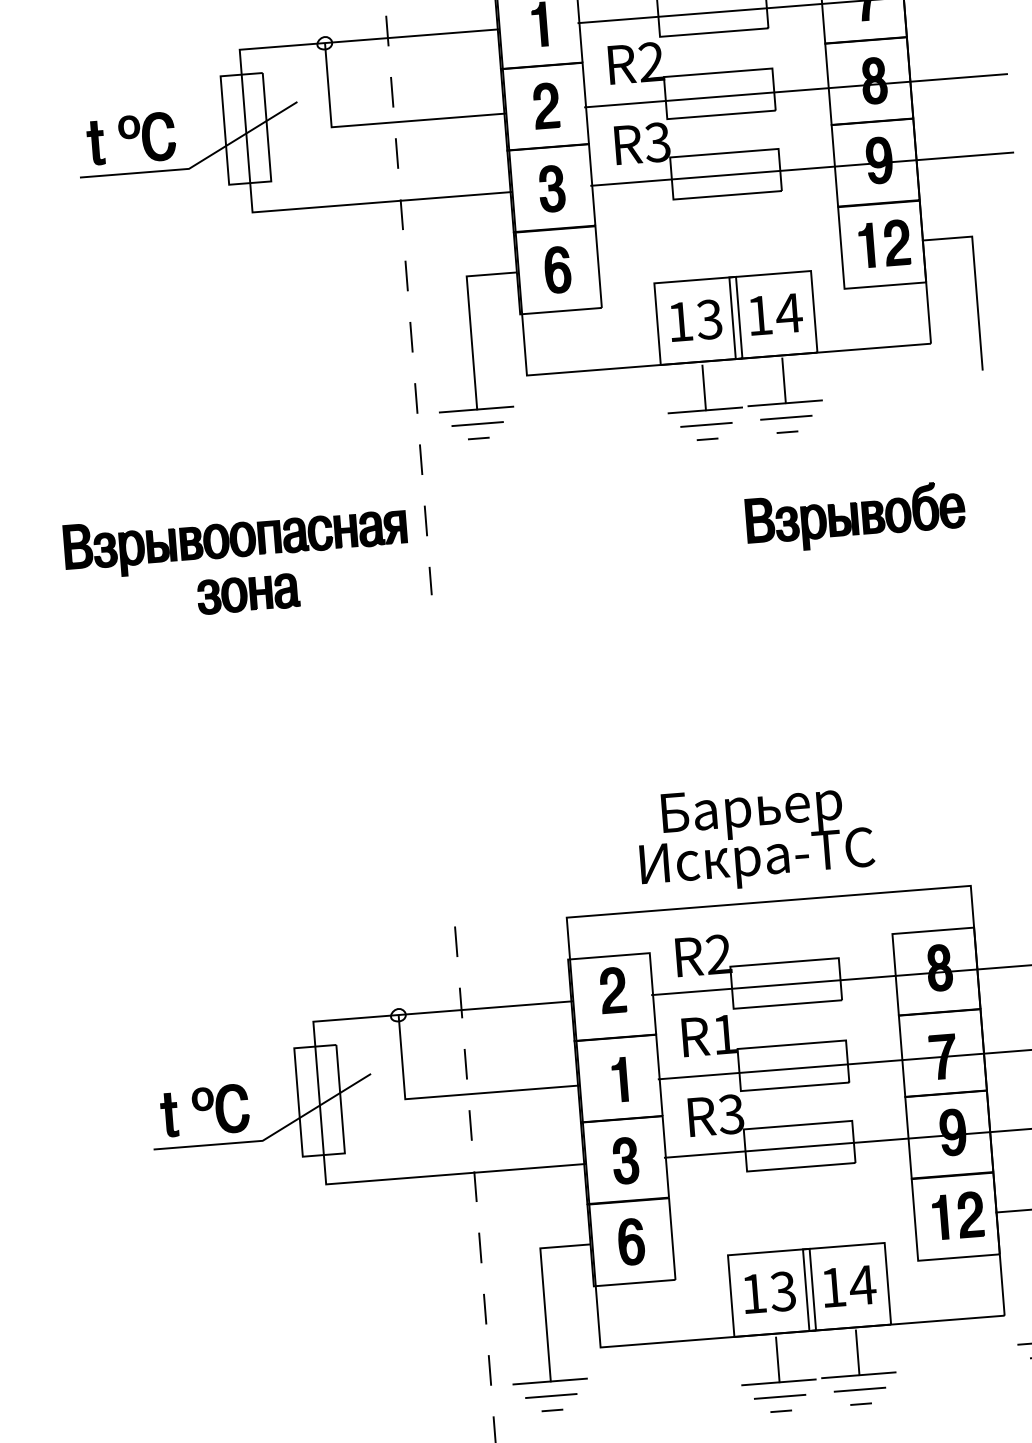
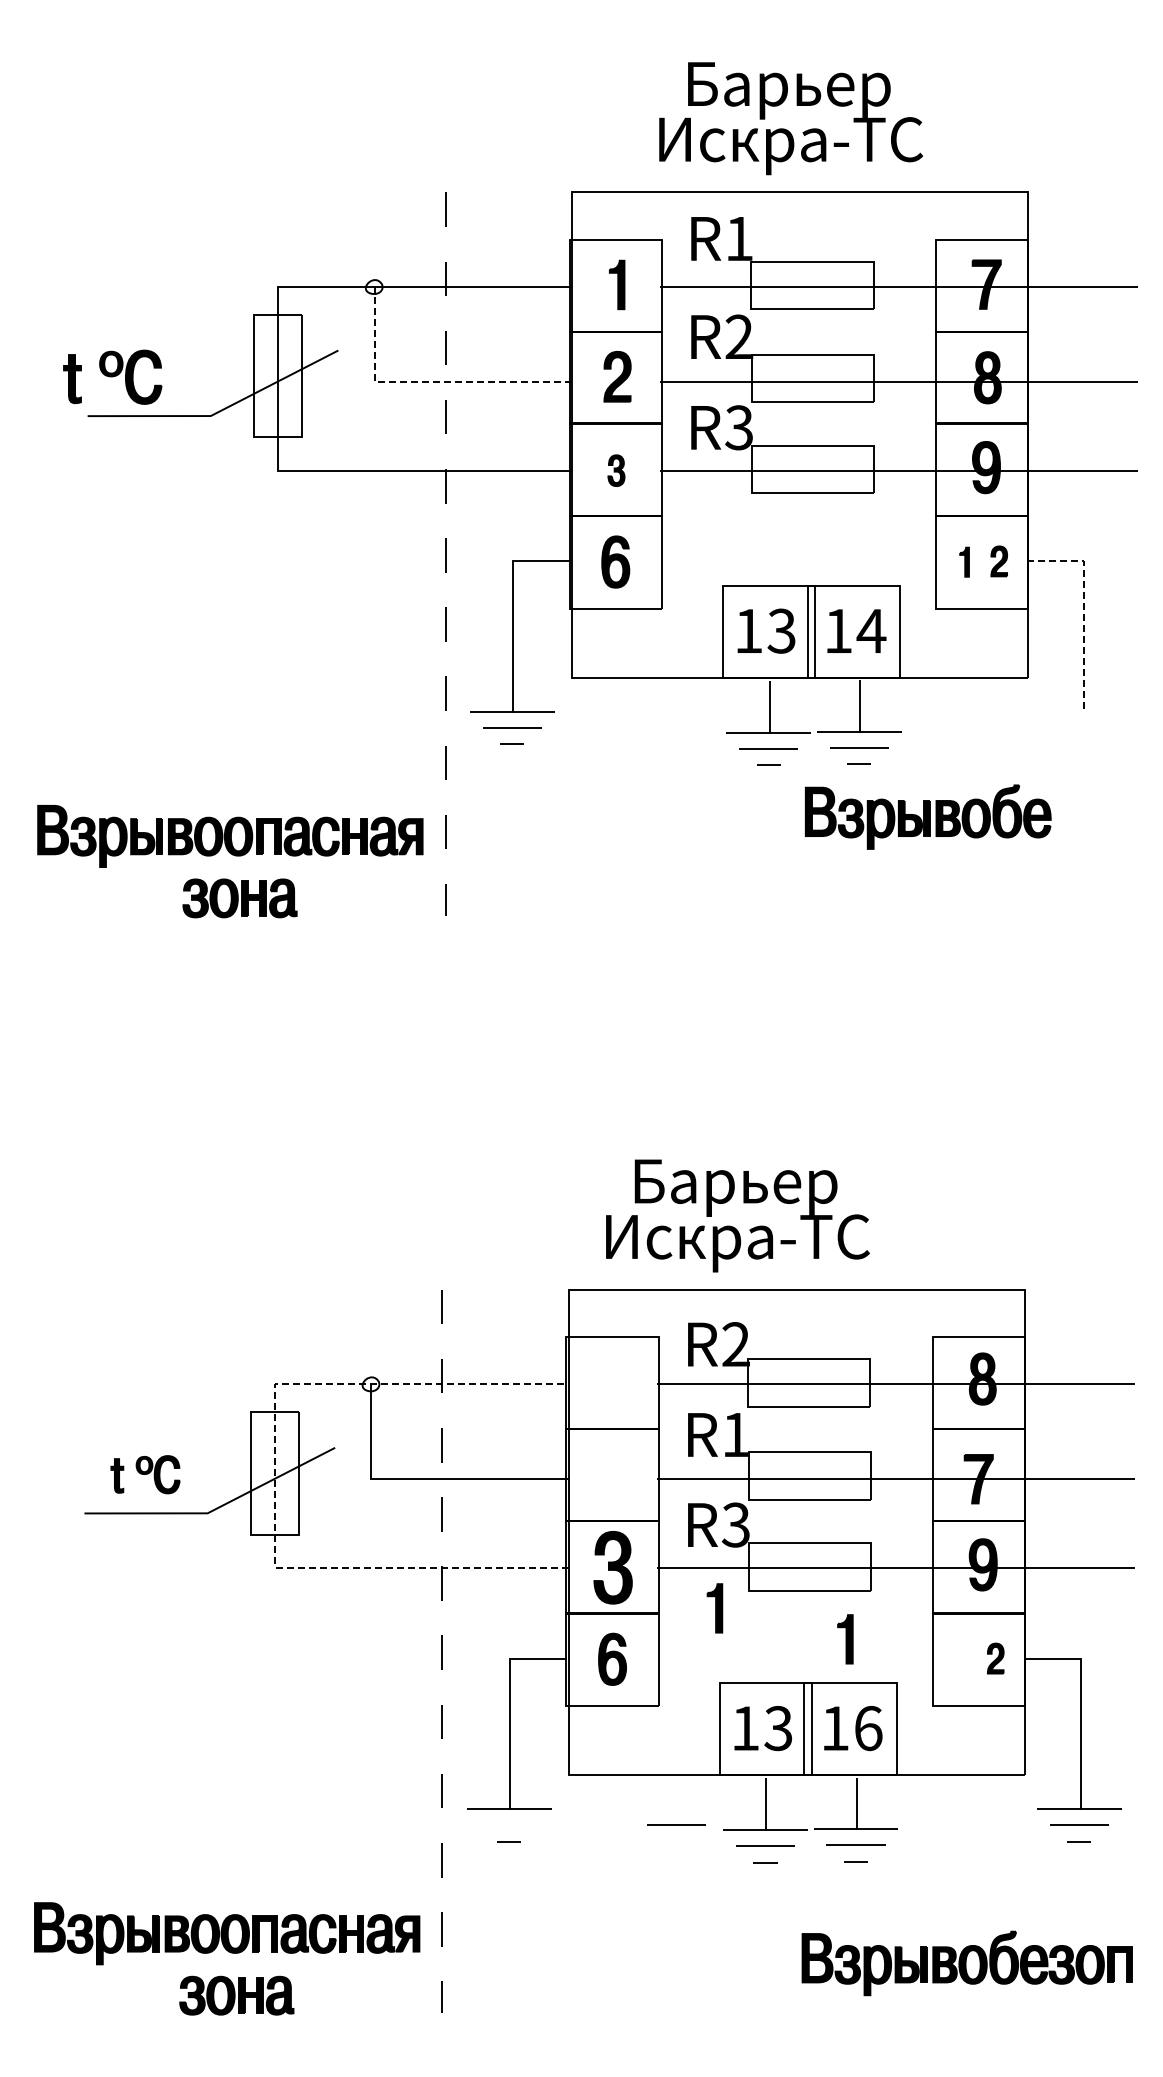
line: (375, 123) -> (424, 381), solid -> dashed
part: (131, 138) -> (112, 376), moved
part: (552, 188) -> (616, 470), size x0.6
part: (897, 242) -> (999, 561), size x0.6
part: (866, 246) -> (964, 562), size x0.6
line: (975, 278) -> (1083, 608), solid -> dashed
part: (855, 516) -> (928, 816), moved
text: (755, 836) -> (737, 1215), moved
part: (613, 990) -> (614, 1375), removed
part: (619, 1079) -> (714, 1608), moved
line: (320, 1102) -> (275, 1475), solid -> dashed
part: (204, 1110) -> (145, 1474), size x0.7
part: (625, 1160) -> (613, 1567), size x1.4
part: (970, 1214) -> (995, 1658), size x0.6
part: (940, 1217) -> (845, 1639), moved
text: (862, 1285) -> (868, 1728), 14 -> 16
line: (551, 1395) -> (676, 1824), moved

